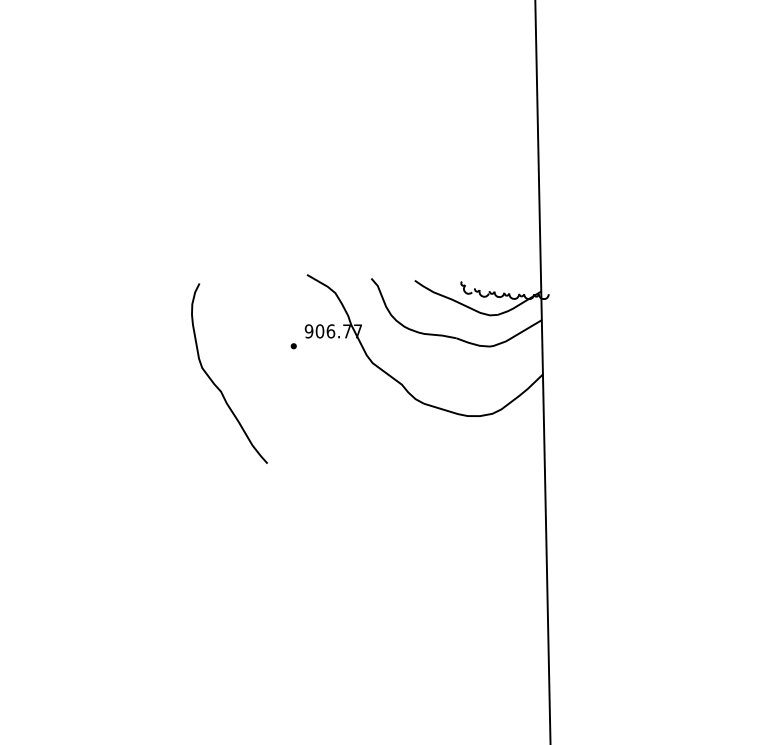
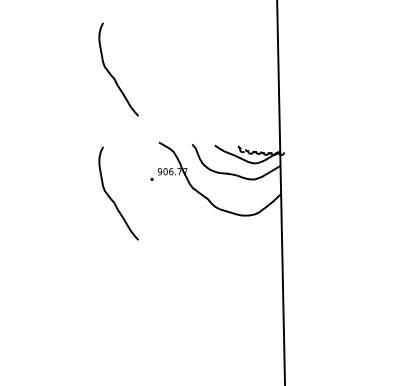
curve: (217, 145) -> (112, 75), added

